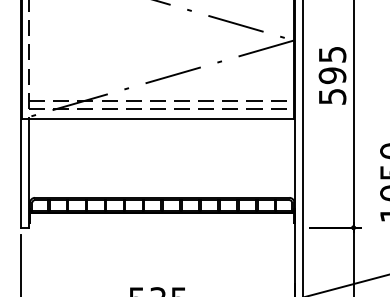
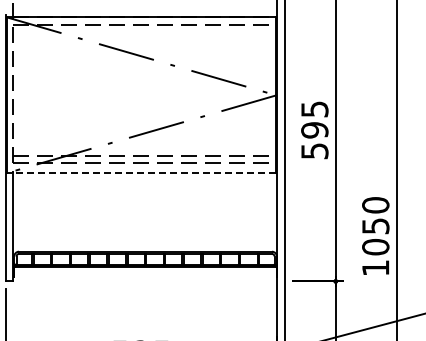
line: (158, 119) -> (141, 173), solid -> dashed

